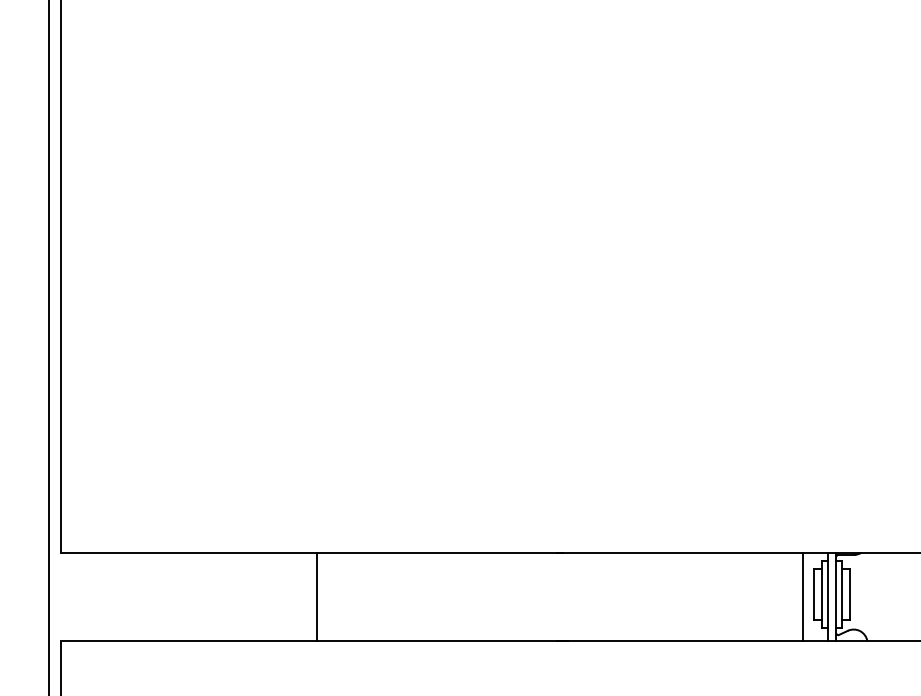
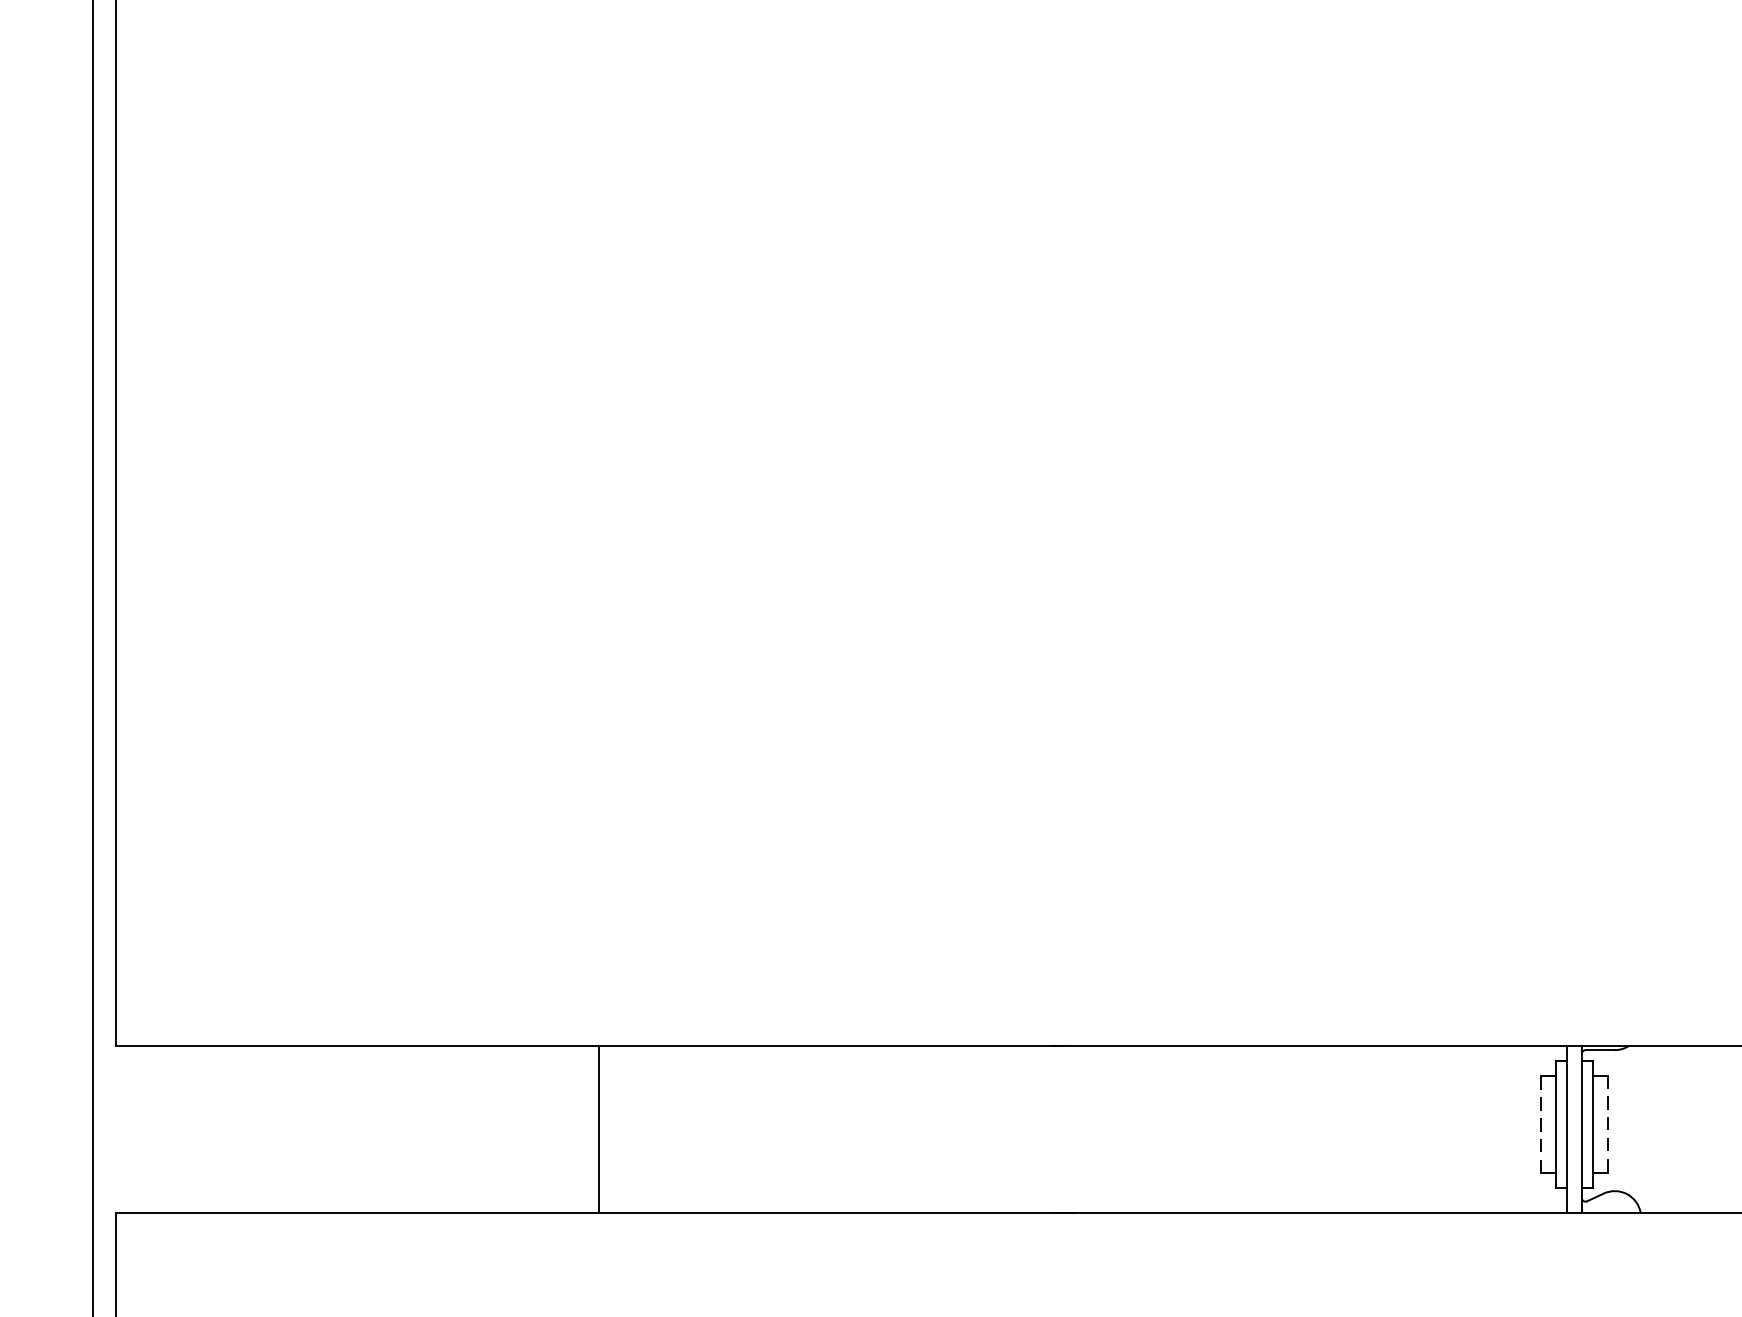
line: (814, 594) -> (1540, 1124), solid -> dashed
line: (850, 594) -> (1608, 1124), solid -> dashed
line: (802, 596) -> (1517, 1128), removed

